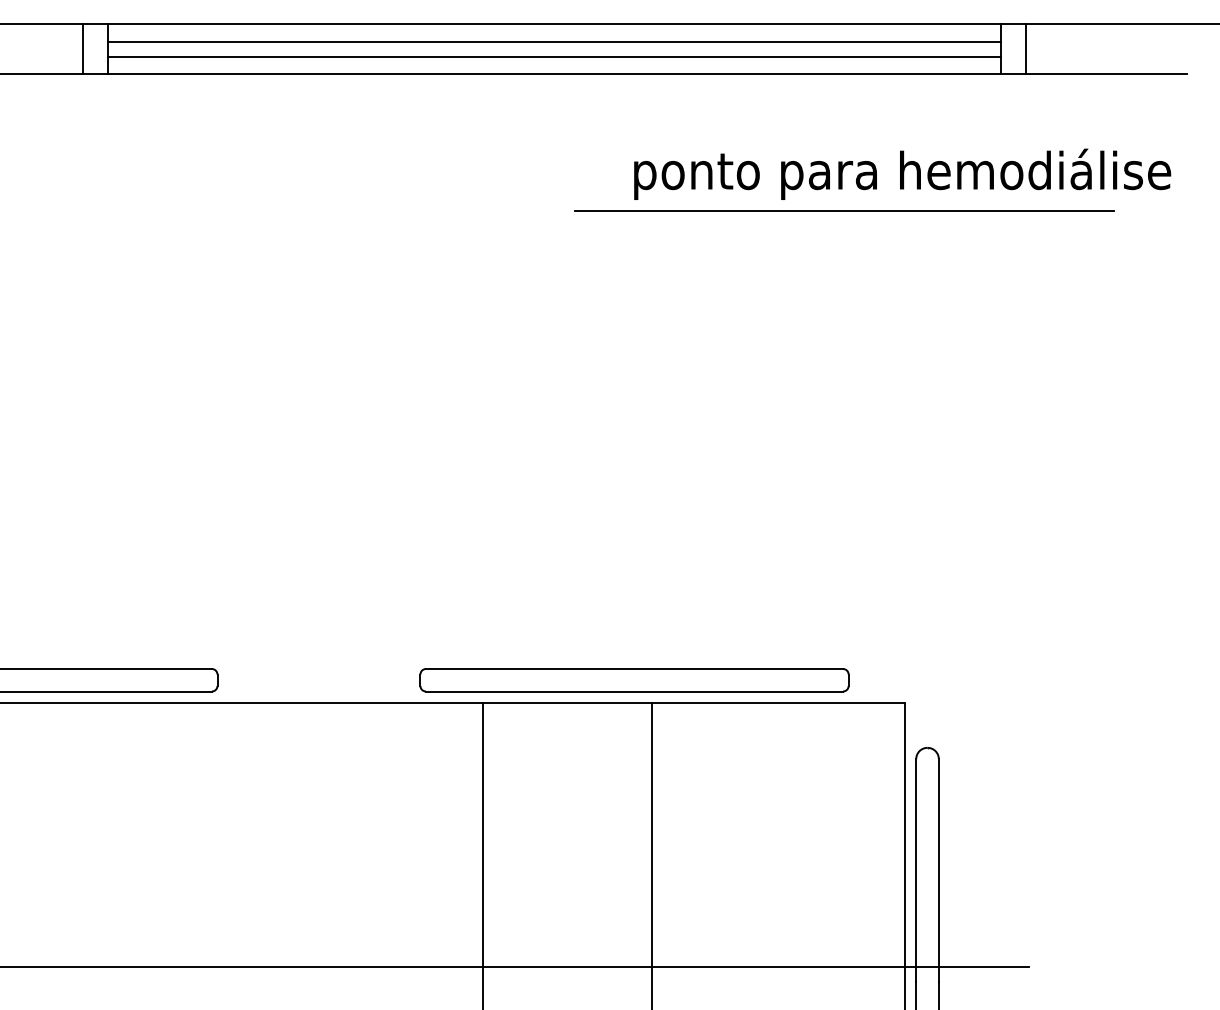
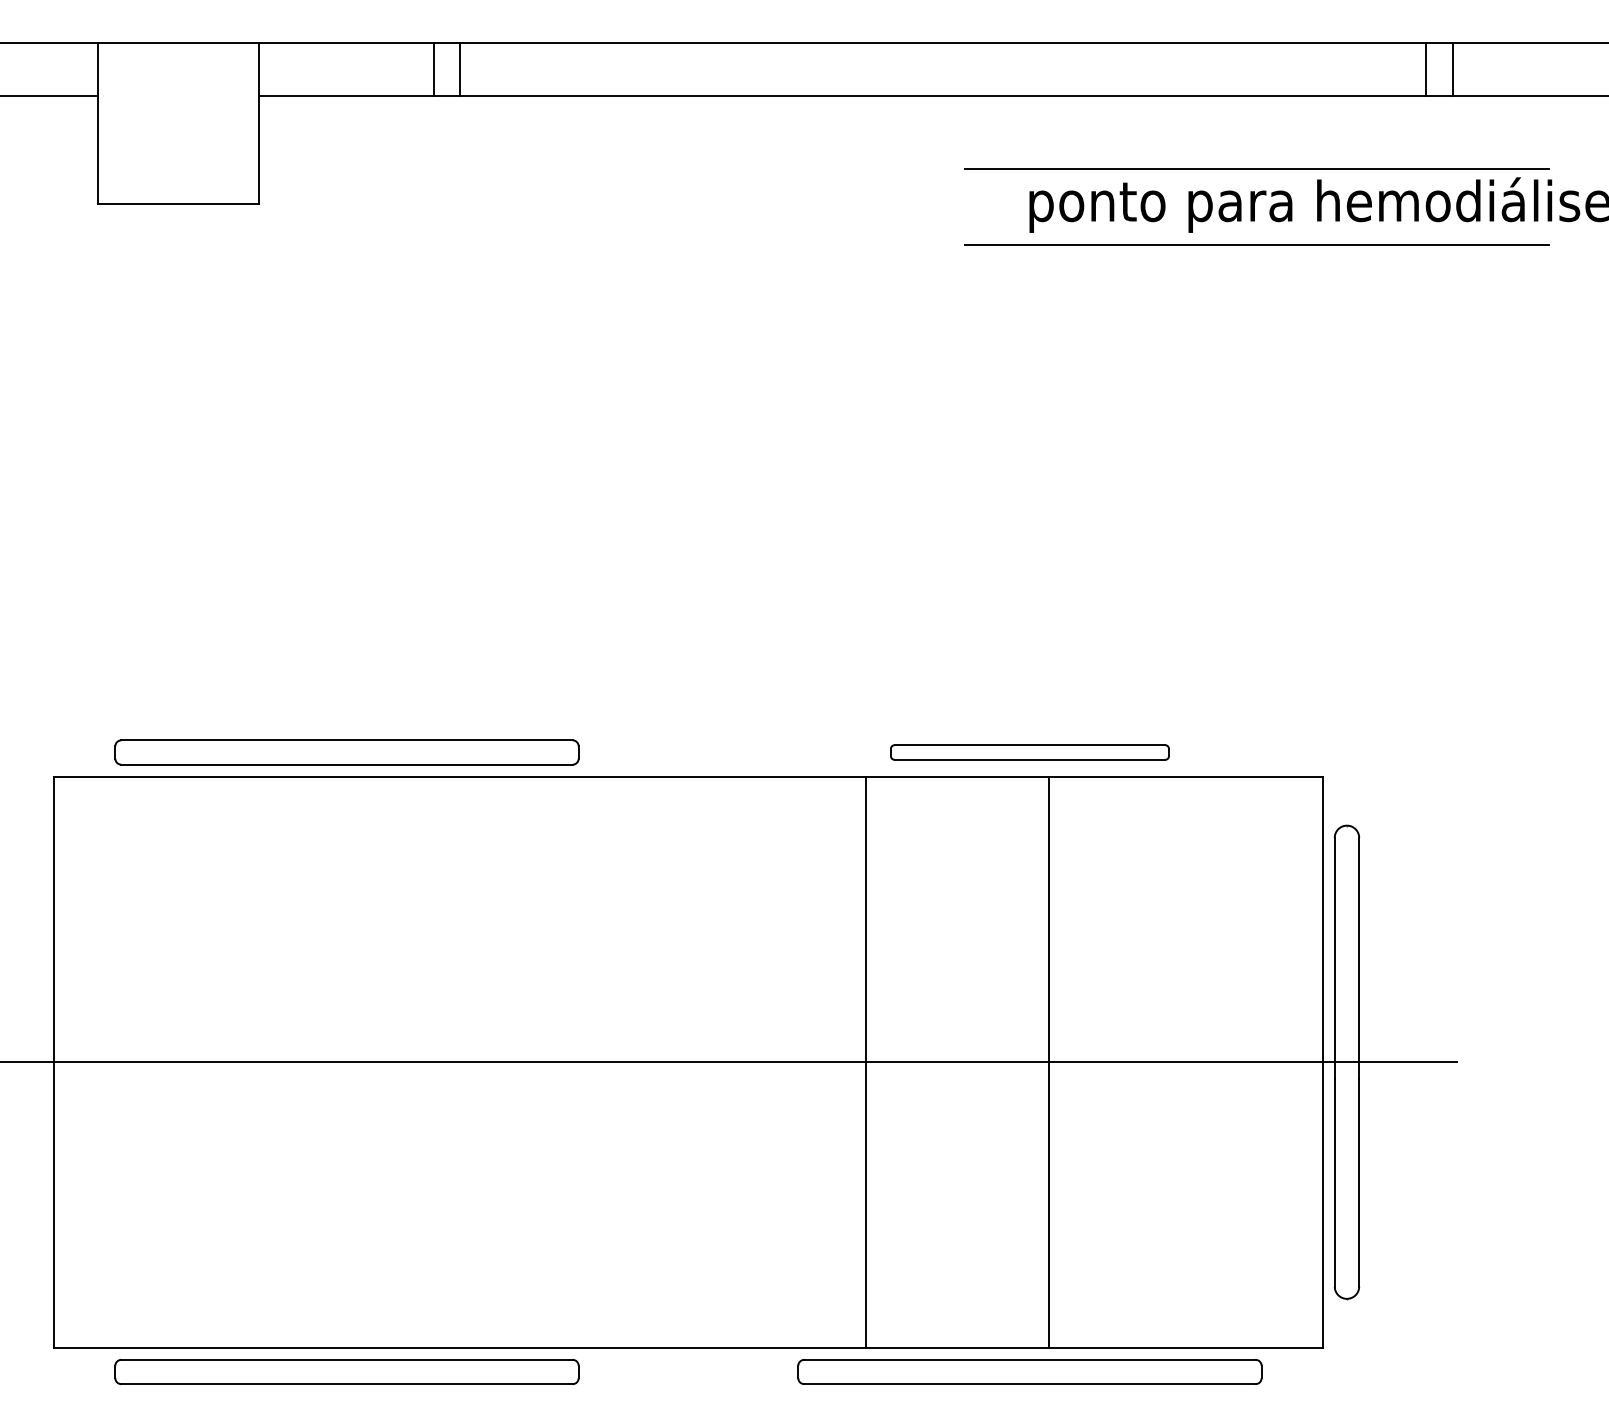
line: (554, 41) -> (943, 61), removed
line: (554, 56) -> (943, 77), removed
line: (843, 140) -> (1256, 168), added
part: (634, 680) -> (1029, 752), size x0.6

